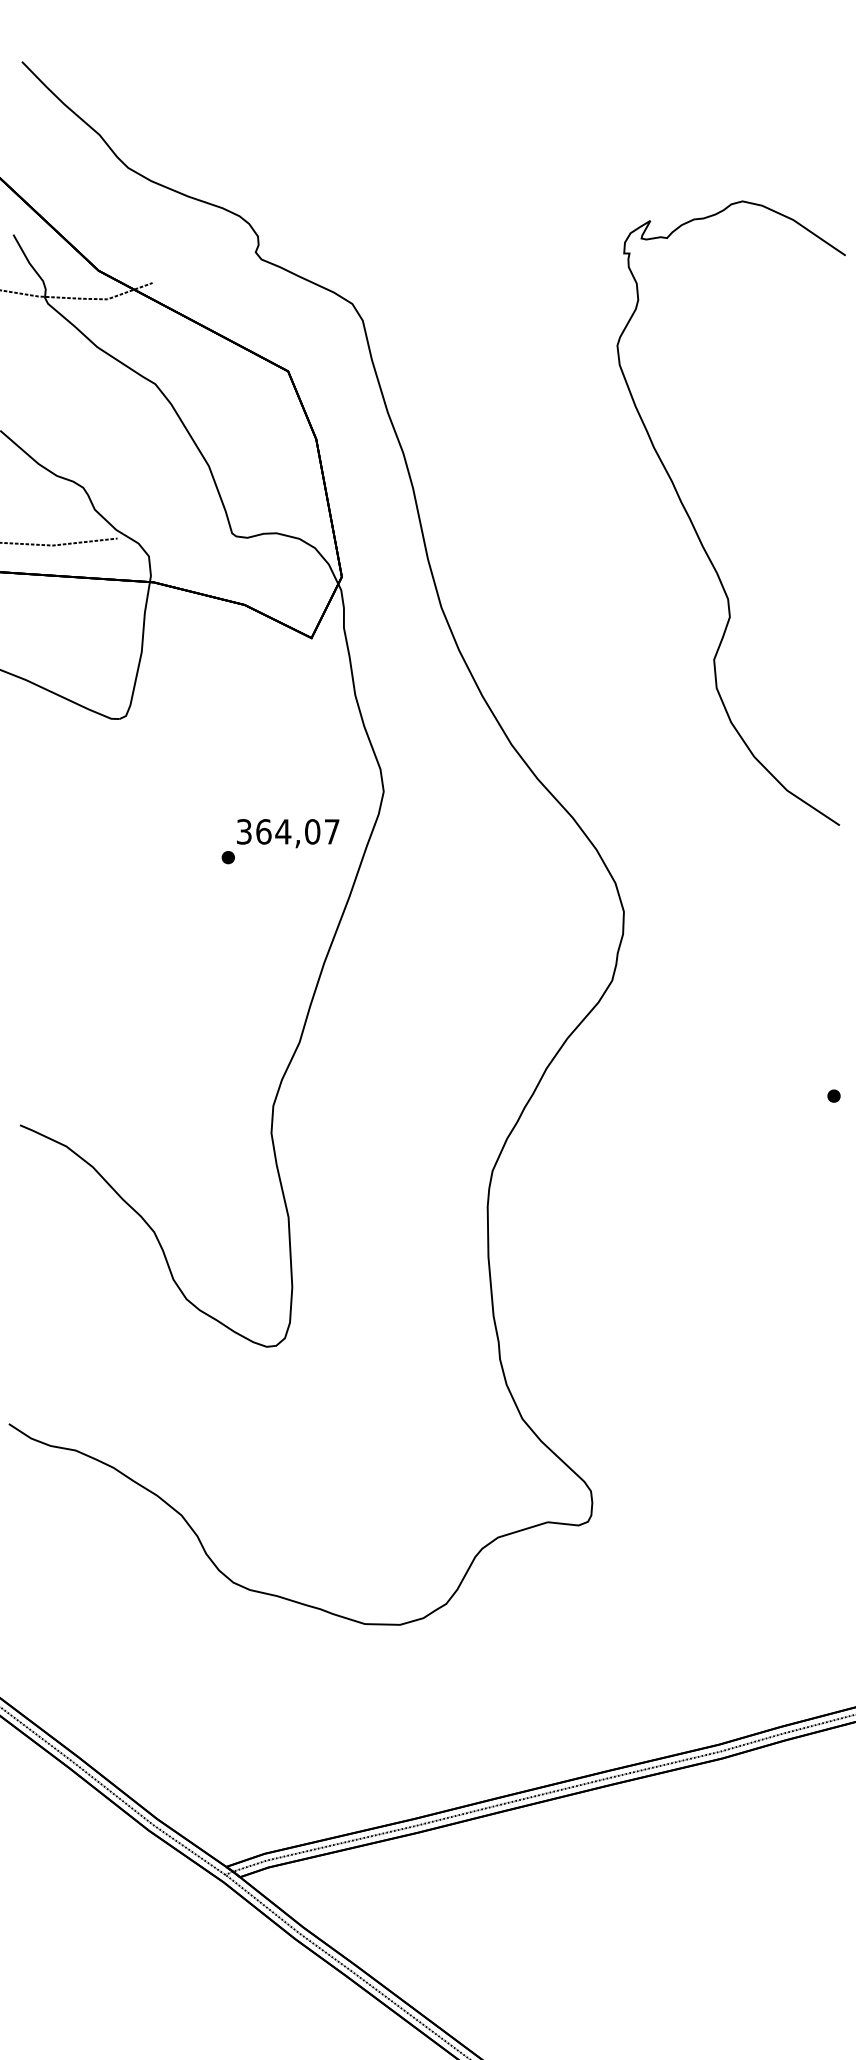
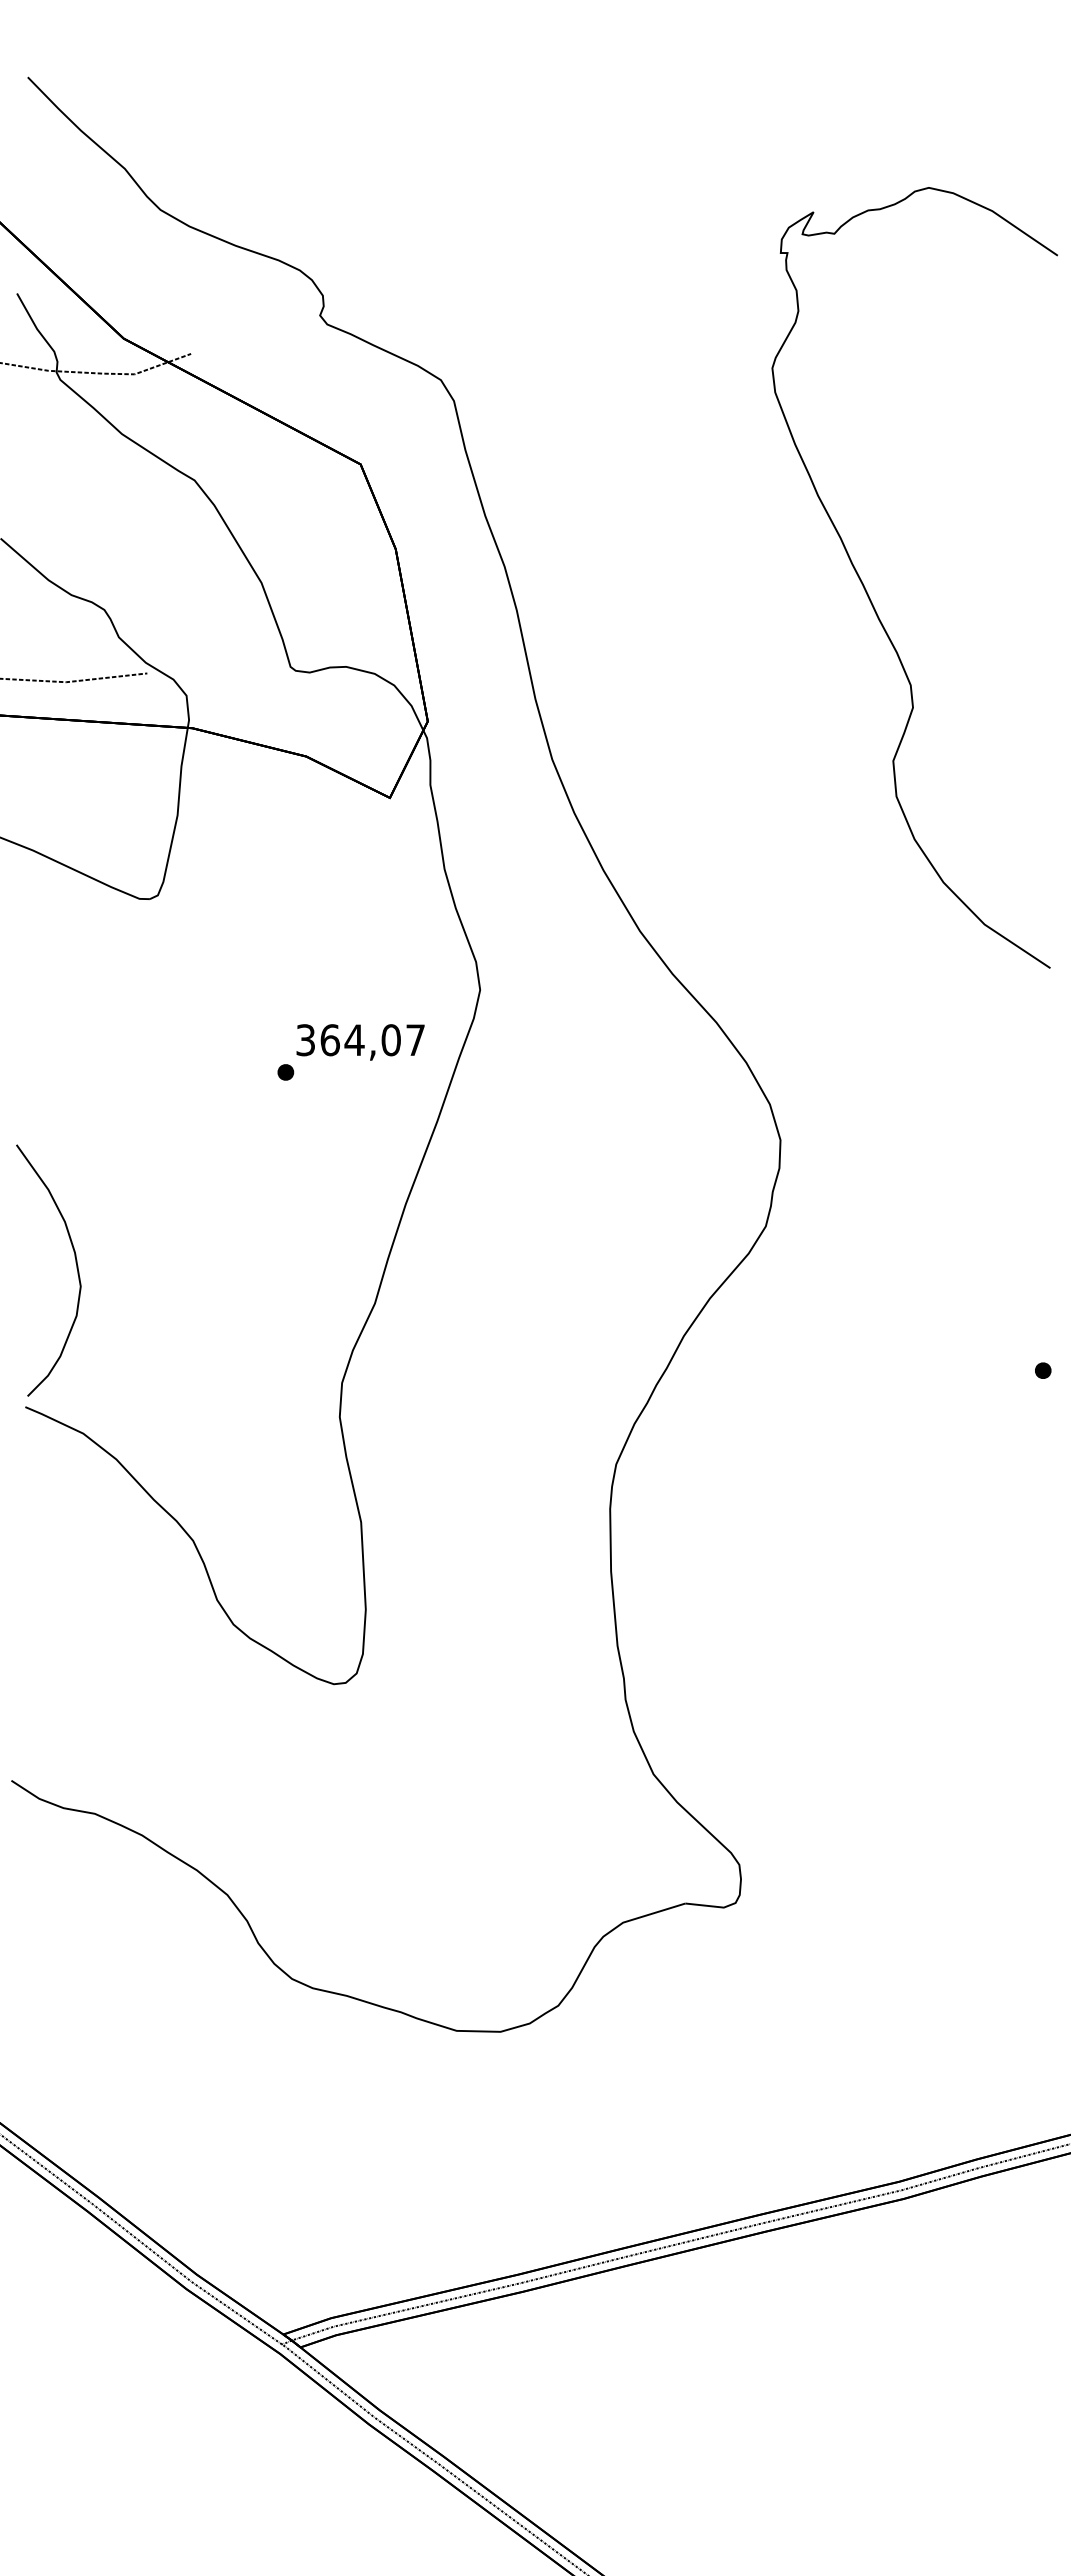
part: (694, 525) -> (868, 593), moved
curve: (60, 1014) -> (76, 1268), added

